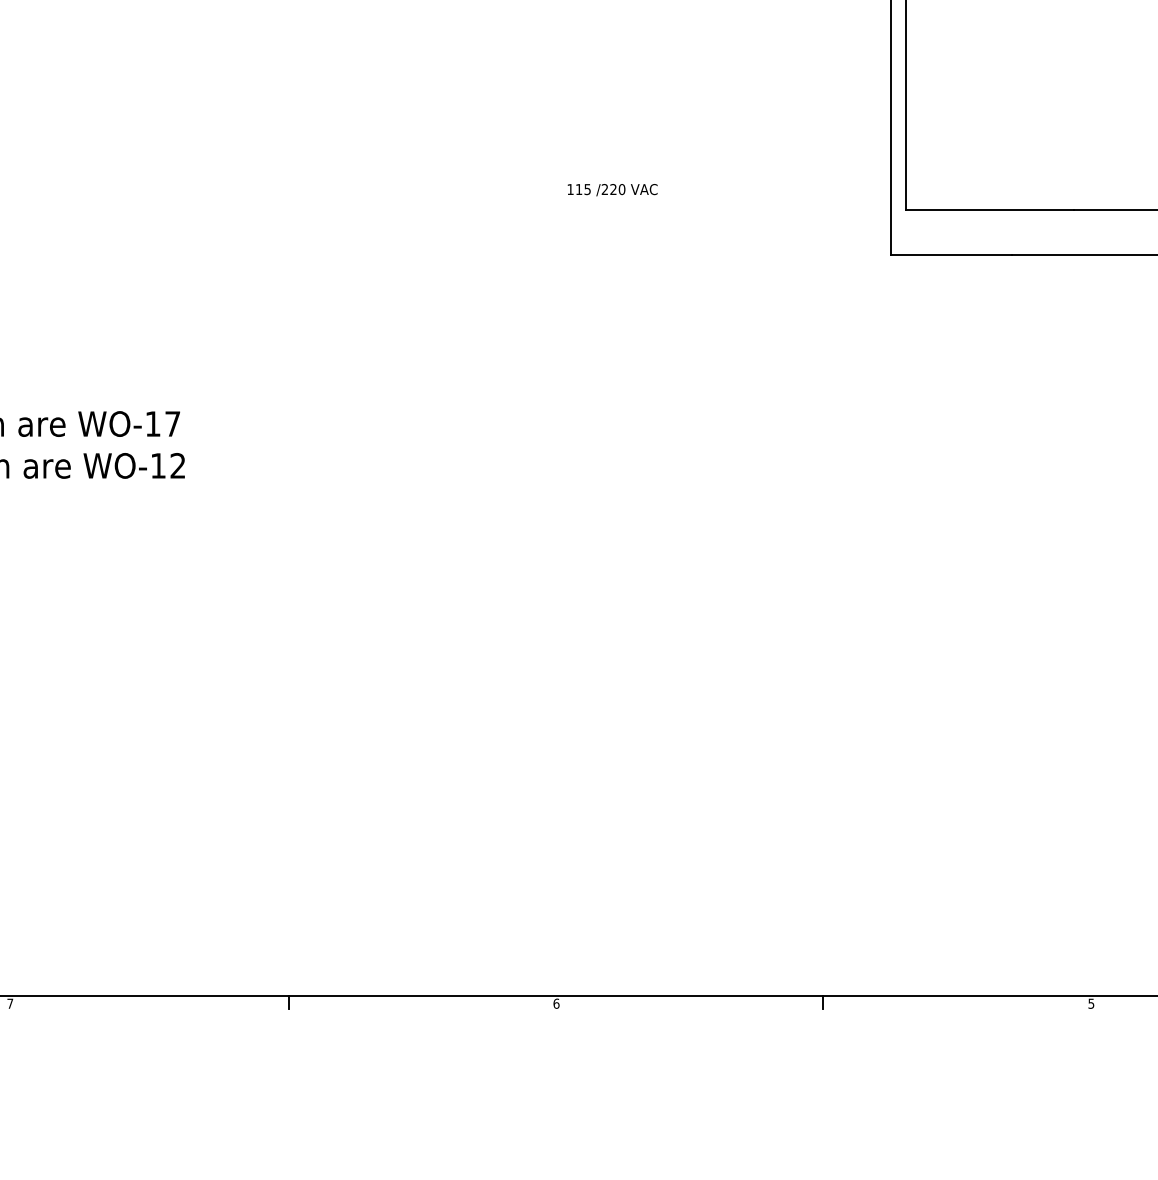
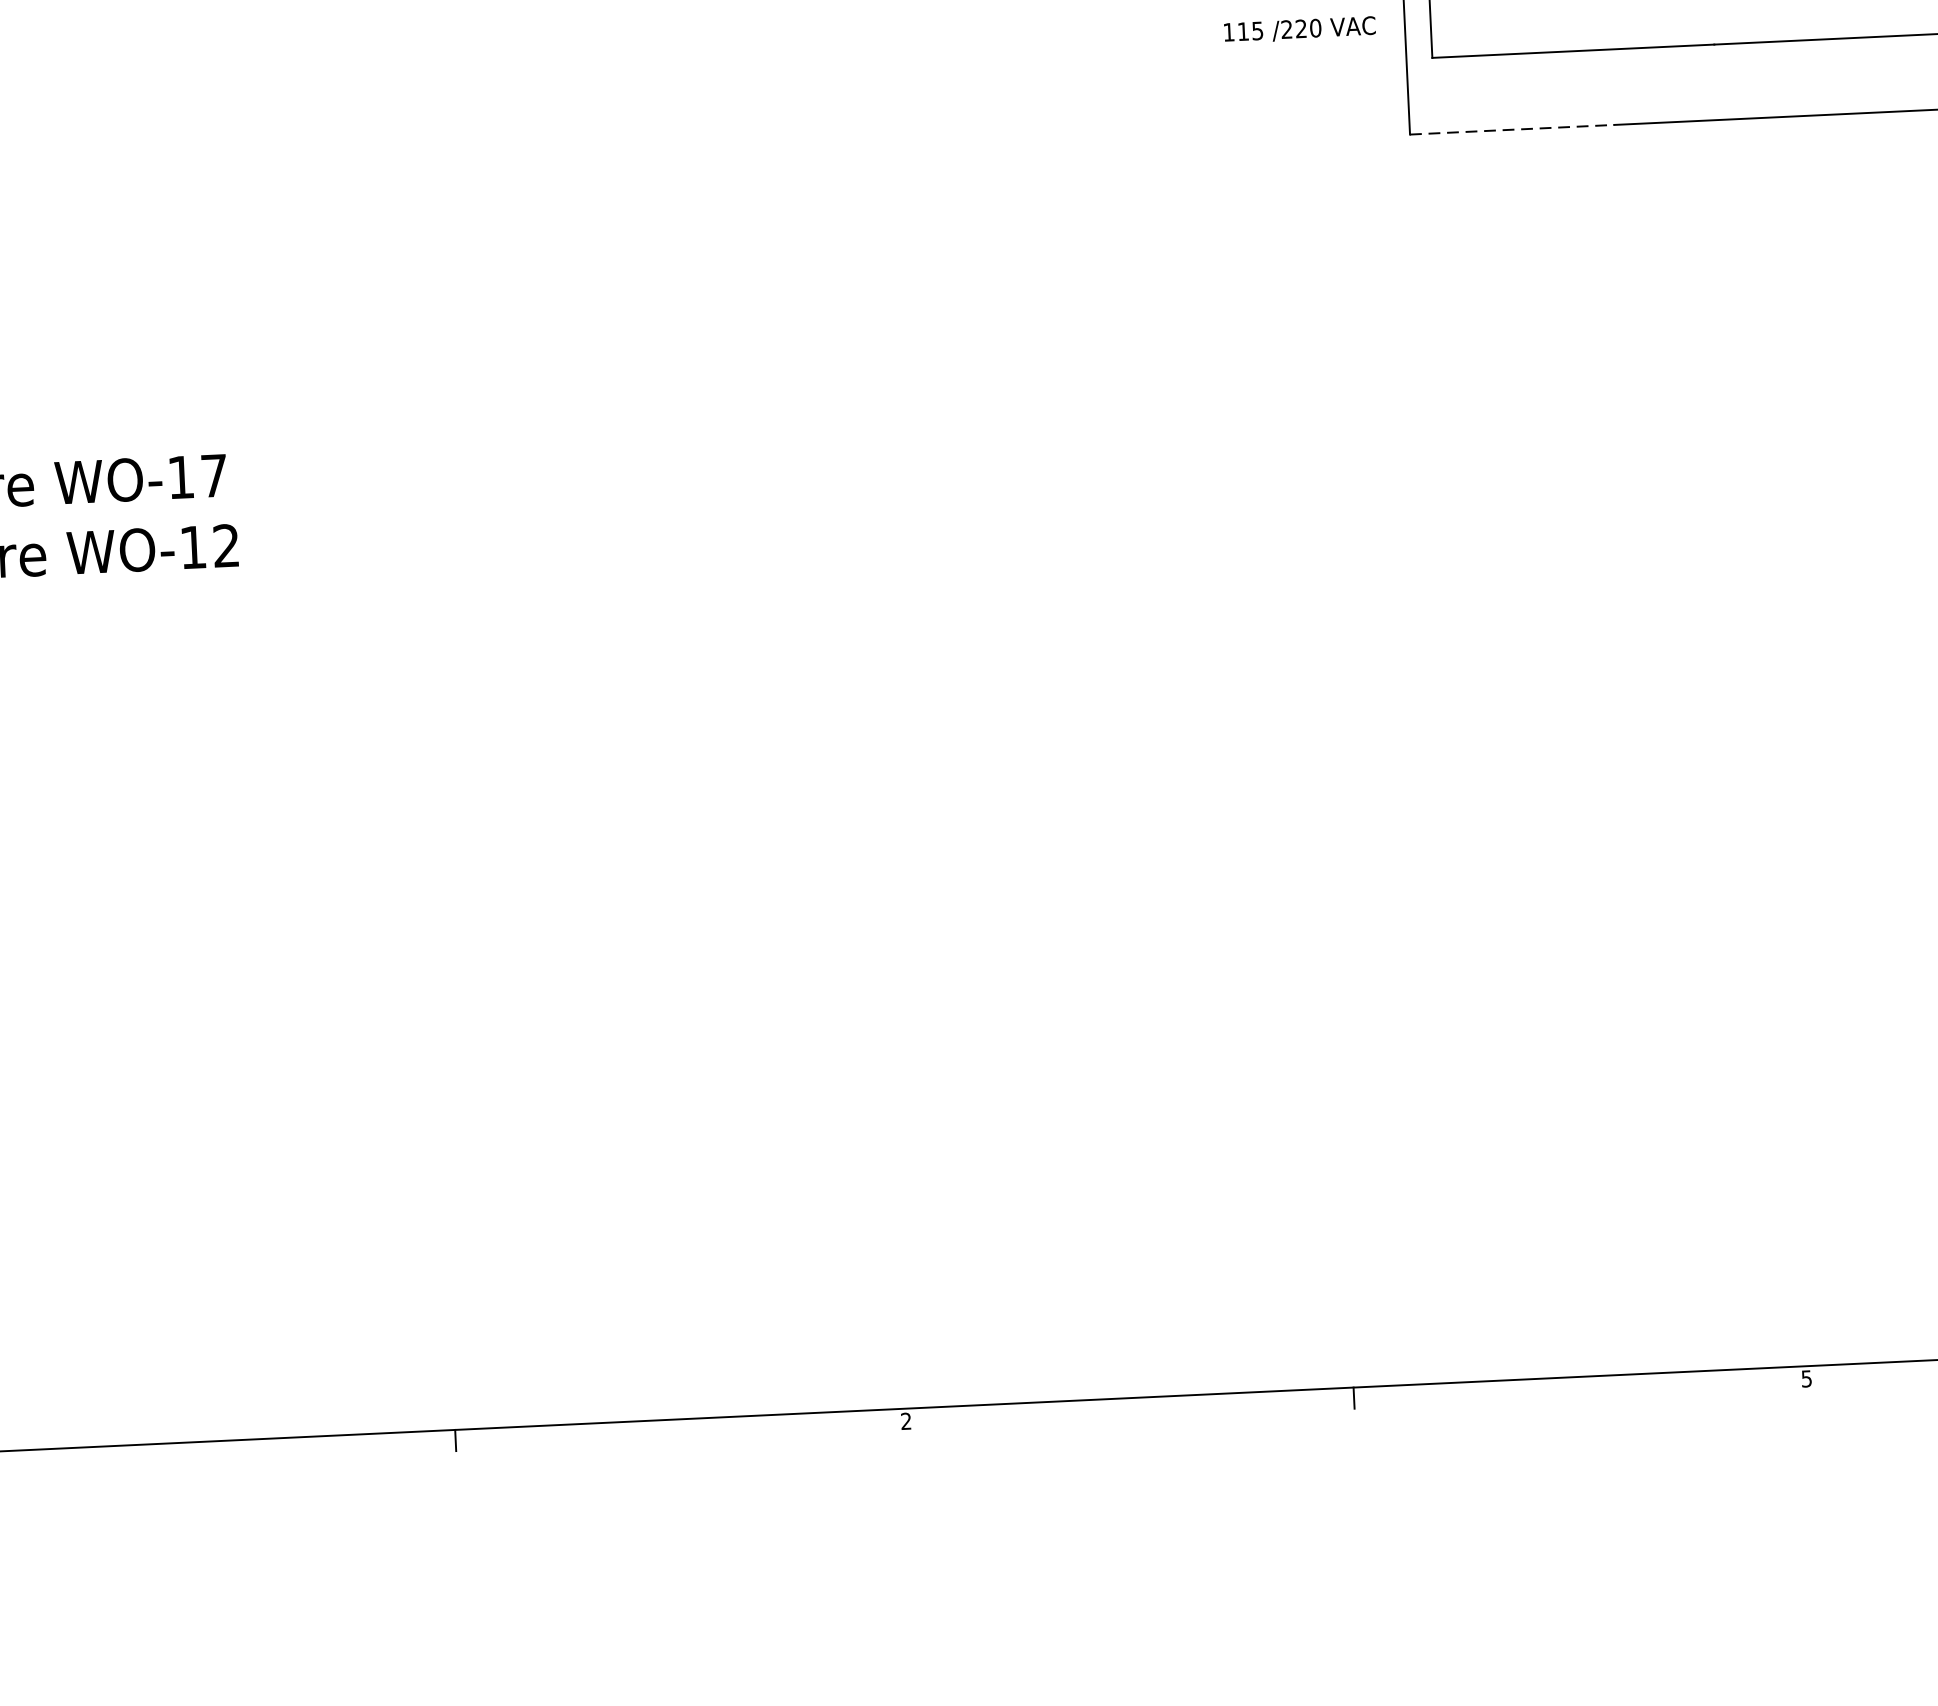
text: (612, 190) -> (1299, 30), moved
line: (951, 255) -> (1511, 130), solid -> dashed
text: (556, 1003) -> (906, 1420), 6 -> 2

